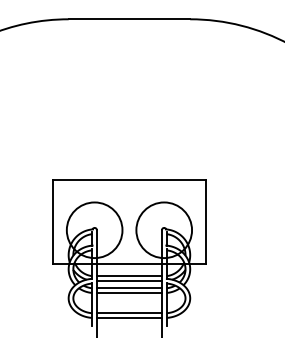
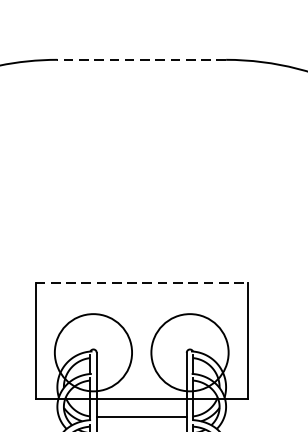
line: (129, 19) -> (141, 60), solid -> dashed
line: (129, 180) -> (141, 283), solid -> dashed
line: (129, 280) -> (141, 422), removed

